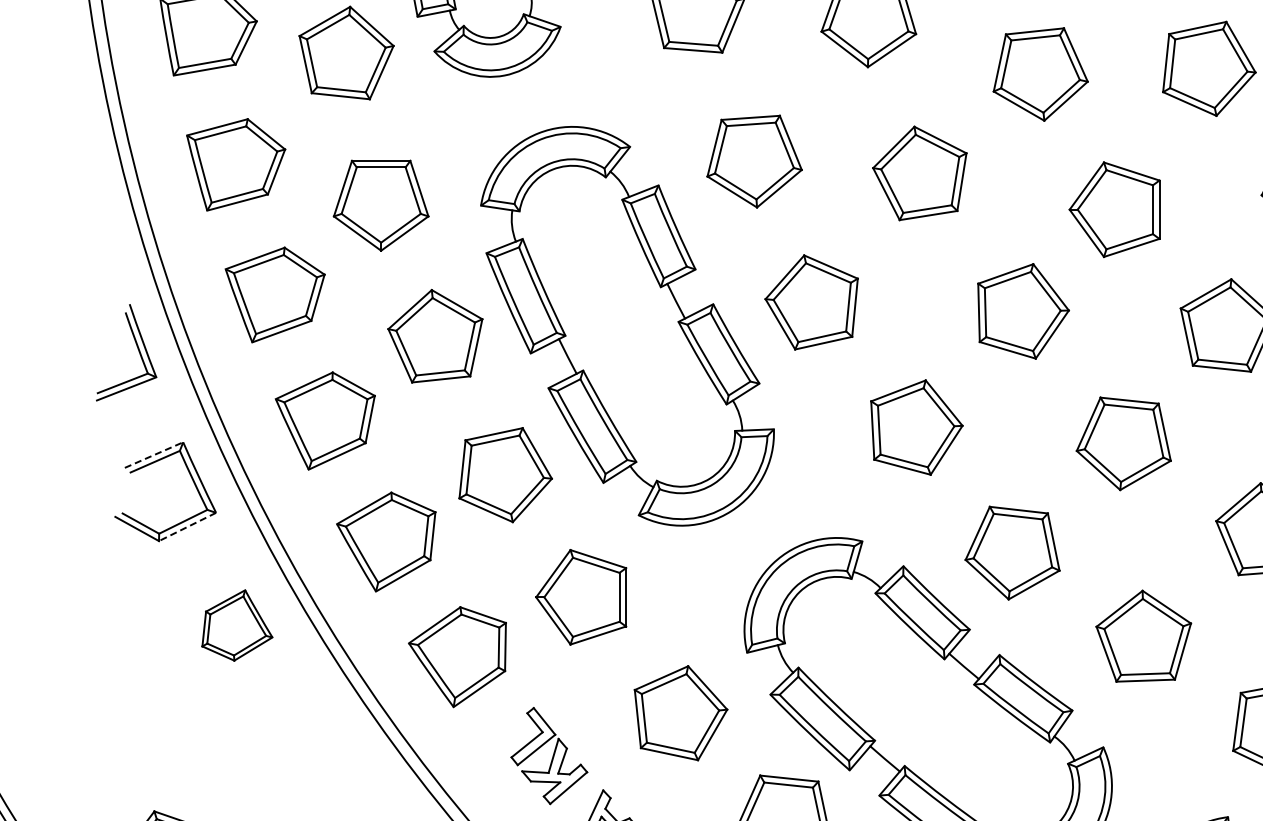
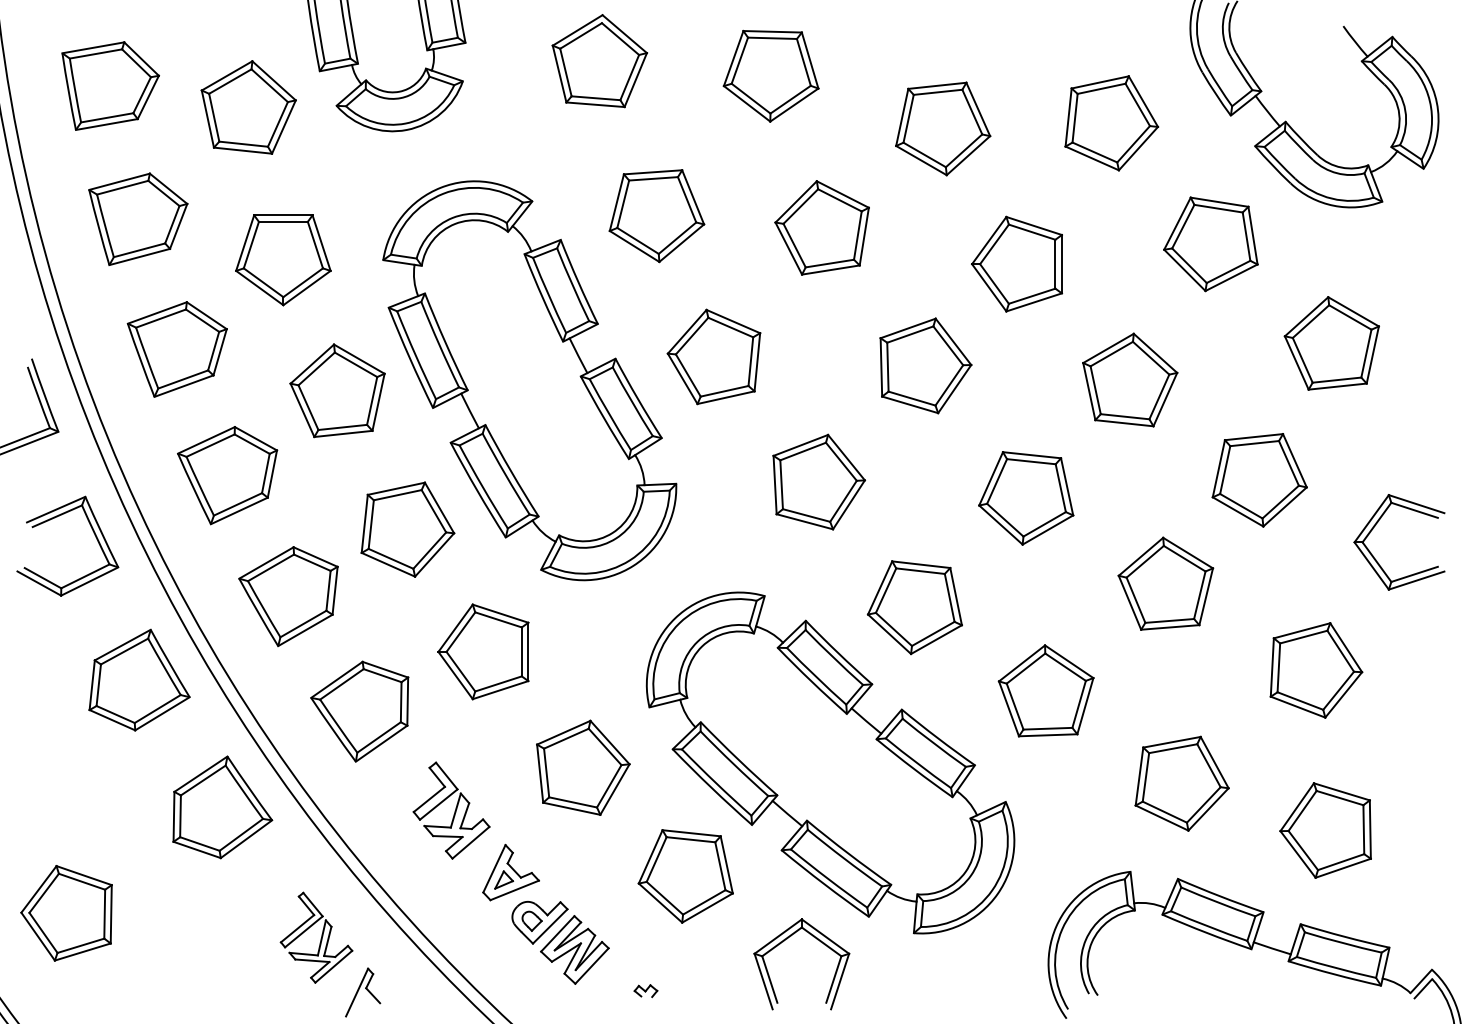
line: (154, 454) -> (56, 509), dashed -> solid
line: (187, 526) -> (89, 581), dashed -> solid
part: (237, 624) -> (139, 679), size x1.43
part: (320, 752) -> (222, 807), added

